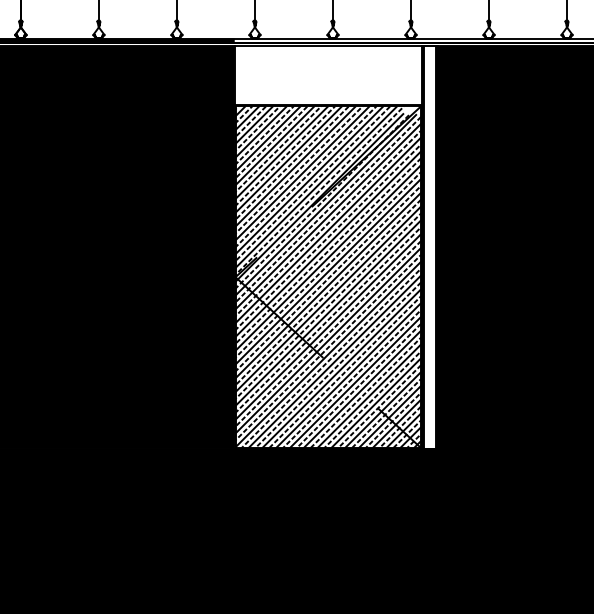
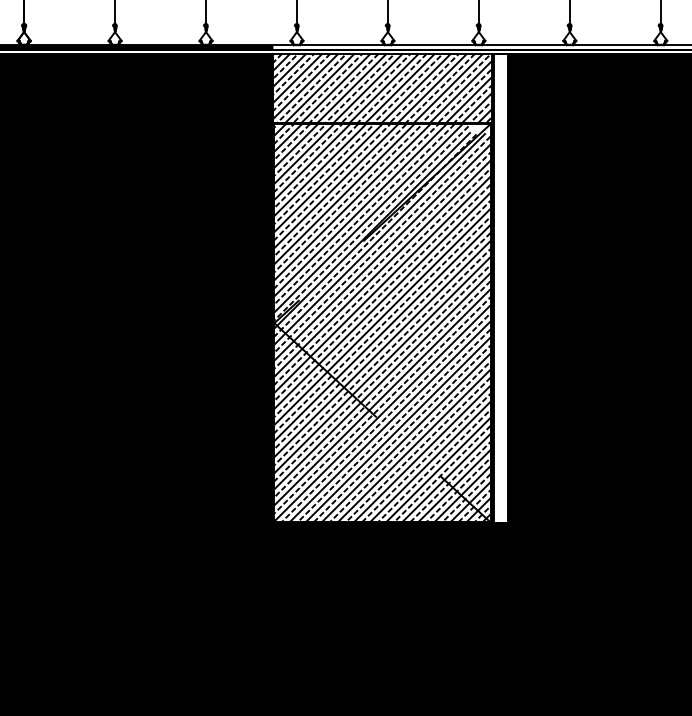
hatch: (327, 75) -> (381, 88), added

